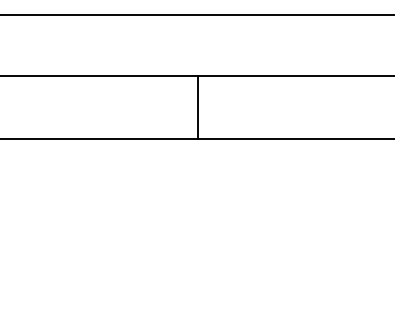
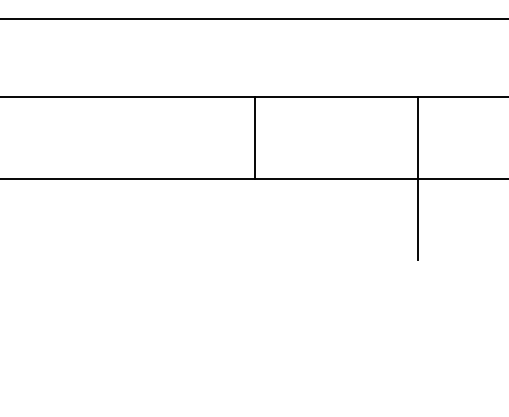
line: (324, 138) -> (417, 178), added

